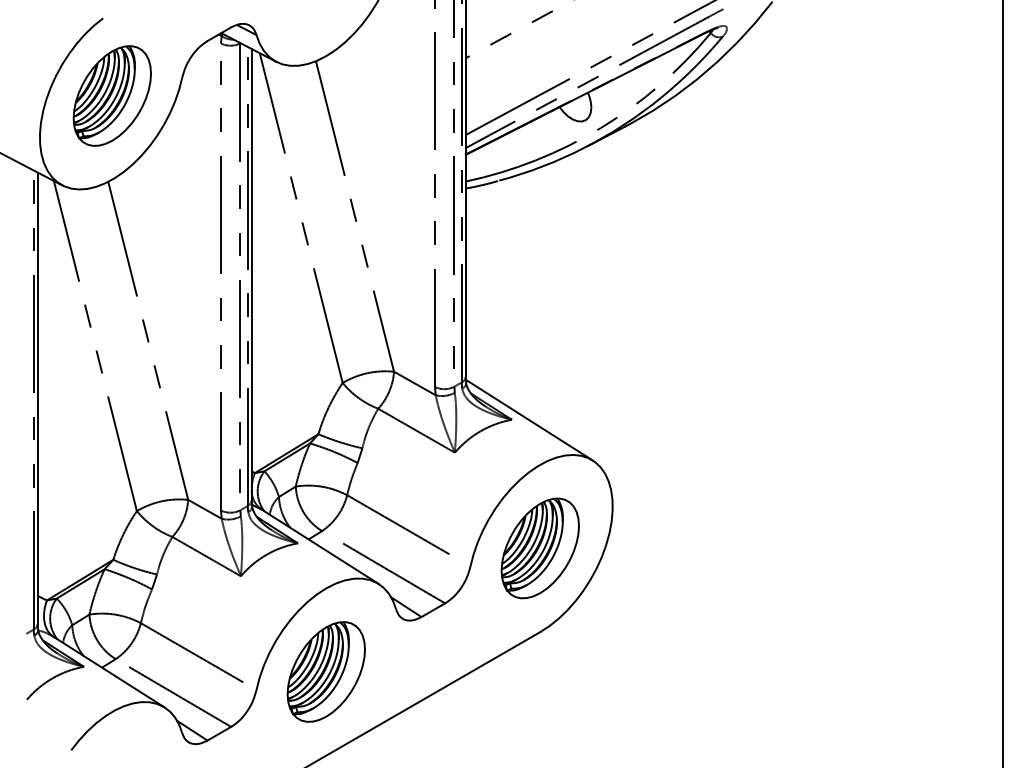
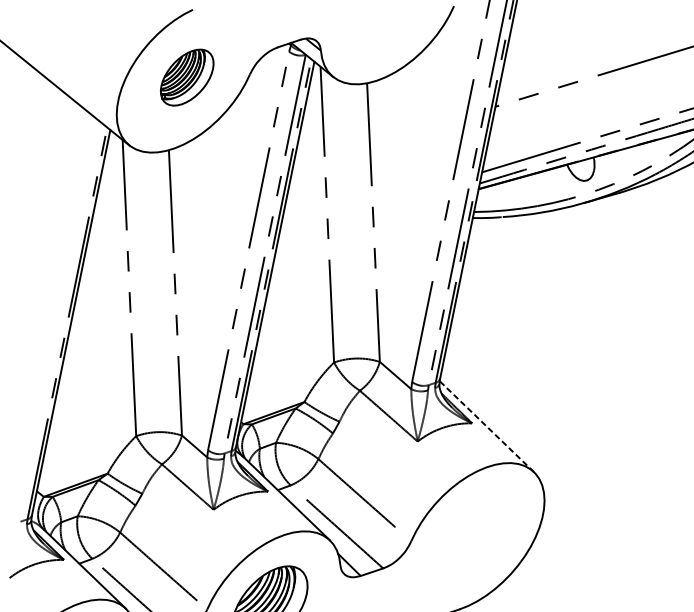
part: (111, 95) -> (186, 77), size x0.7
line: (528, 419) -> (486, 425), solid -> dashed
part: (539, 548) -> (473, 537), removed

